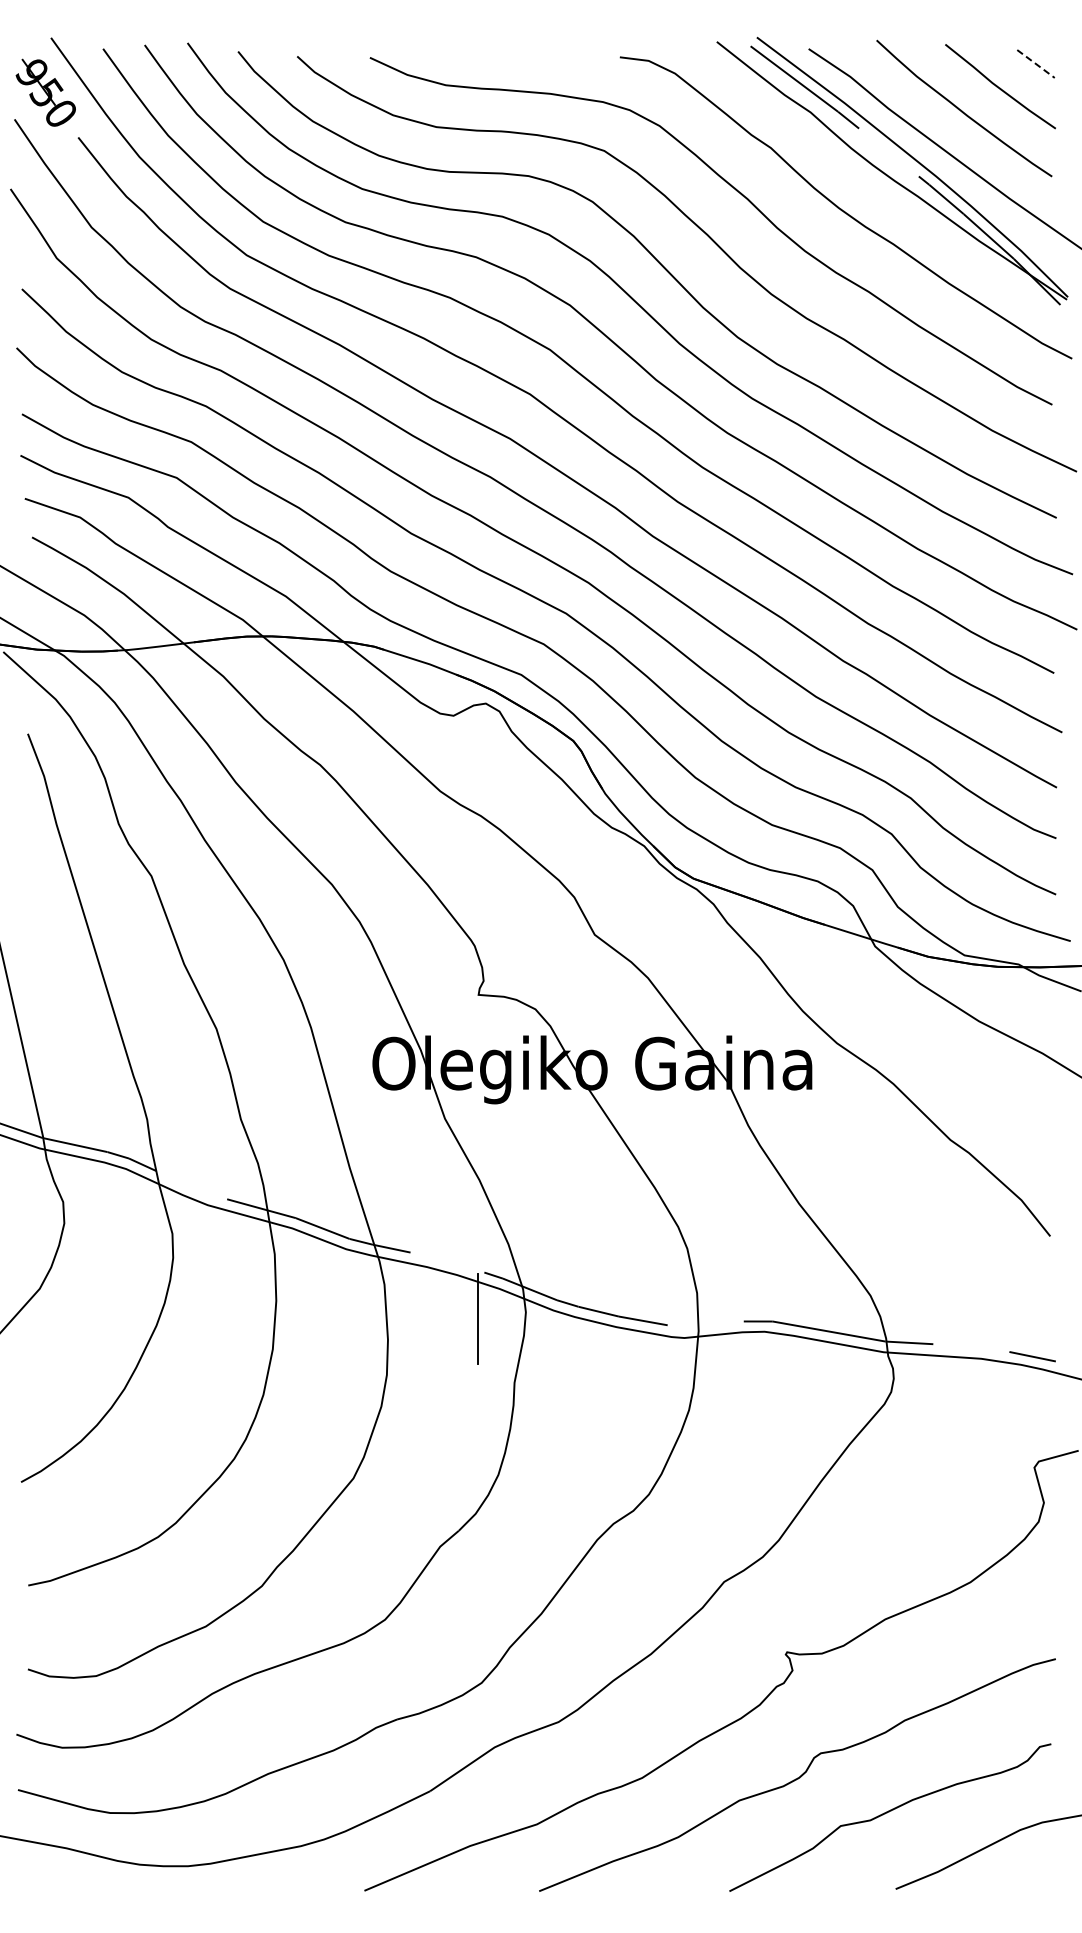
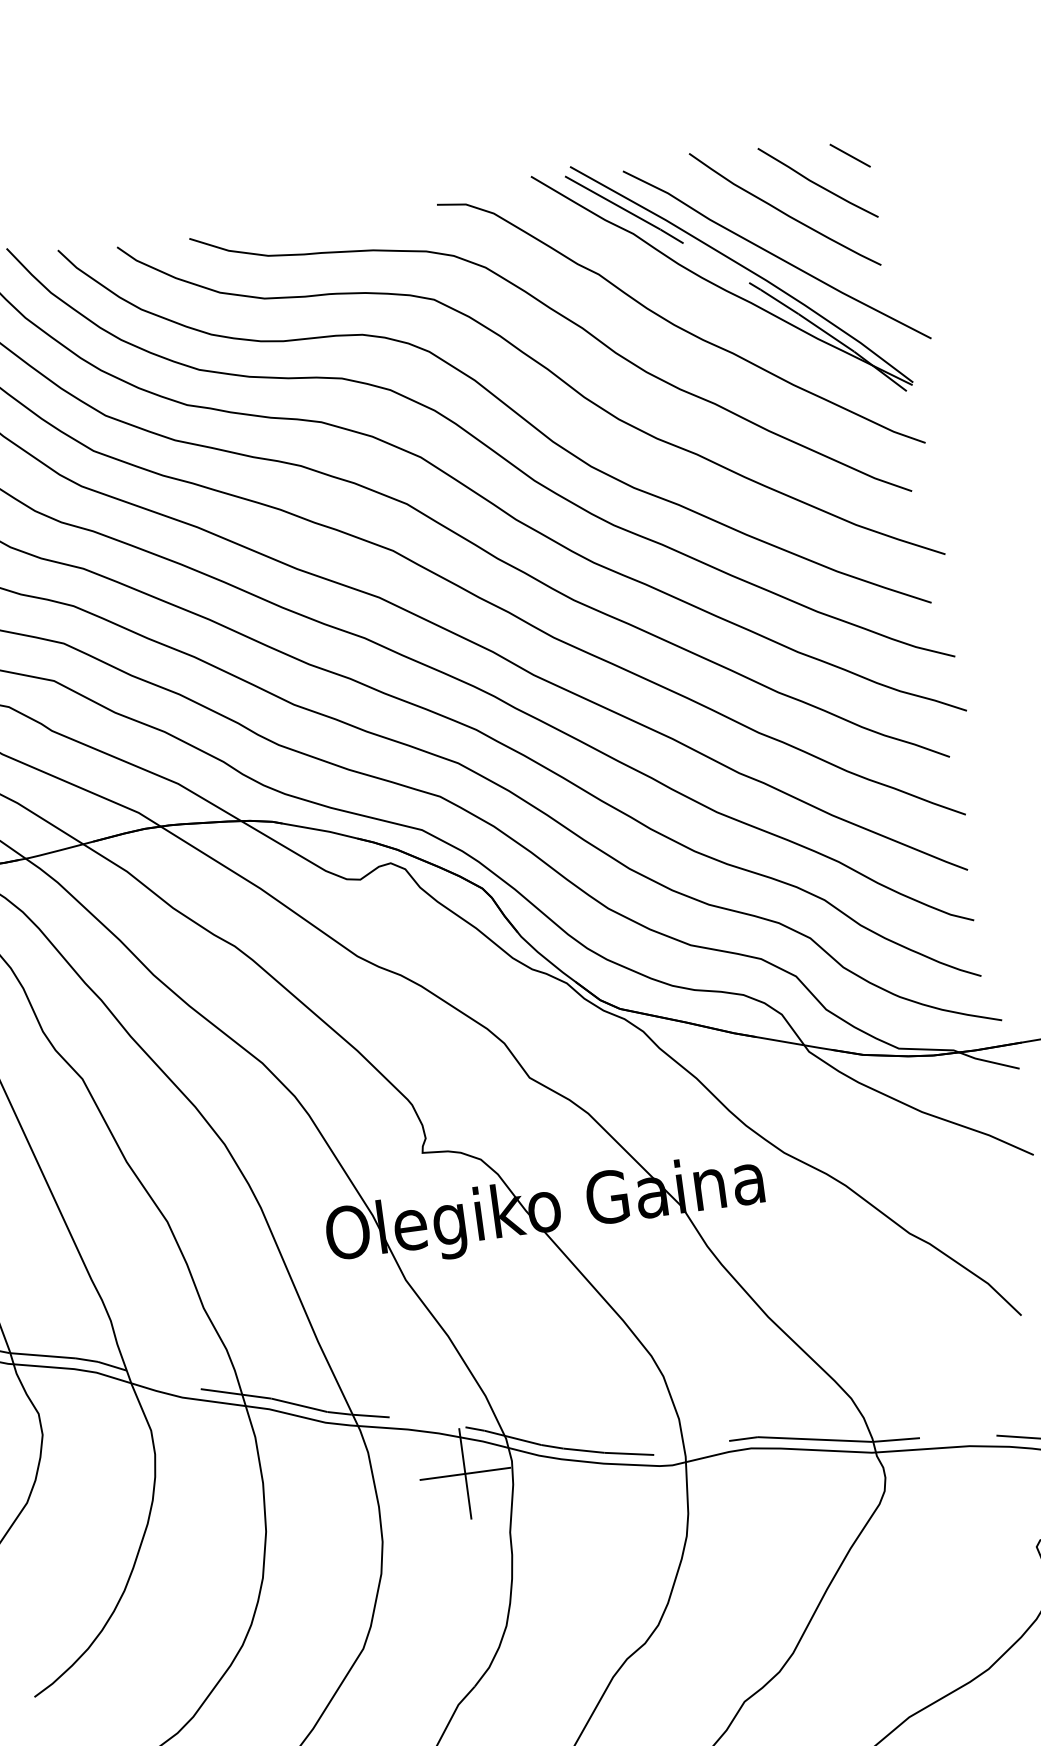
line: (1036, 64) -> (850, 156), dashed -> solid
line: (477, 1318) -> (464, 1473), added

